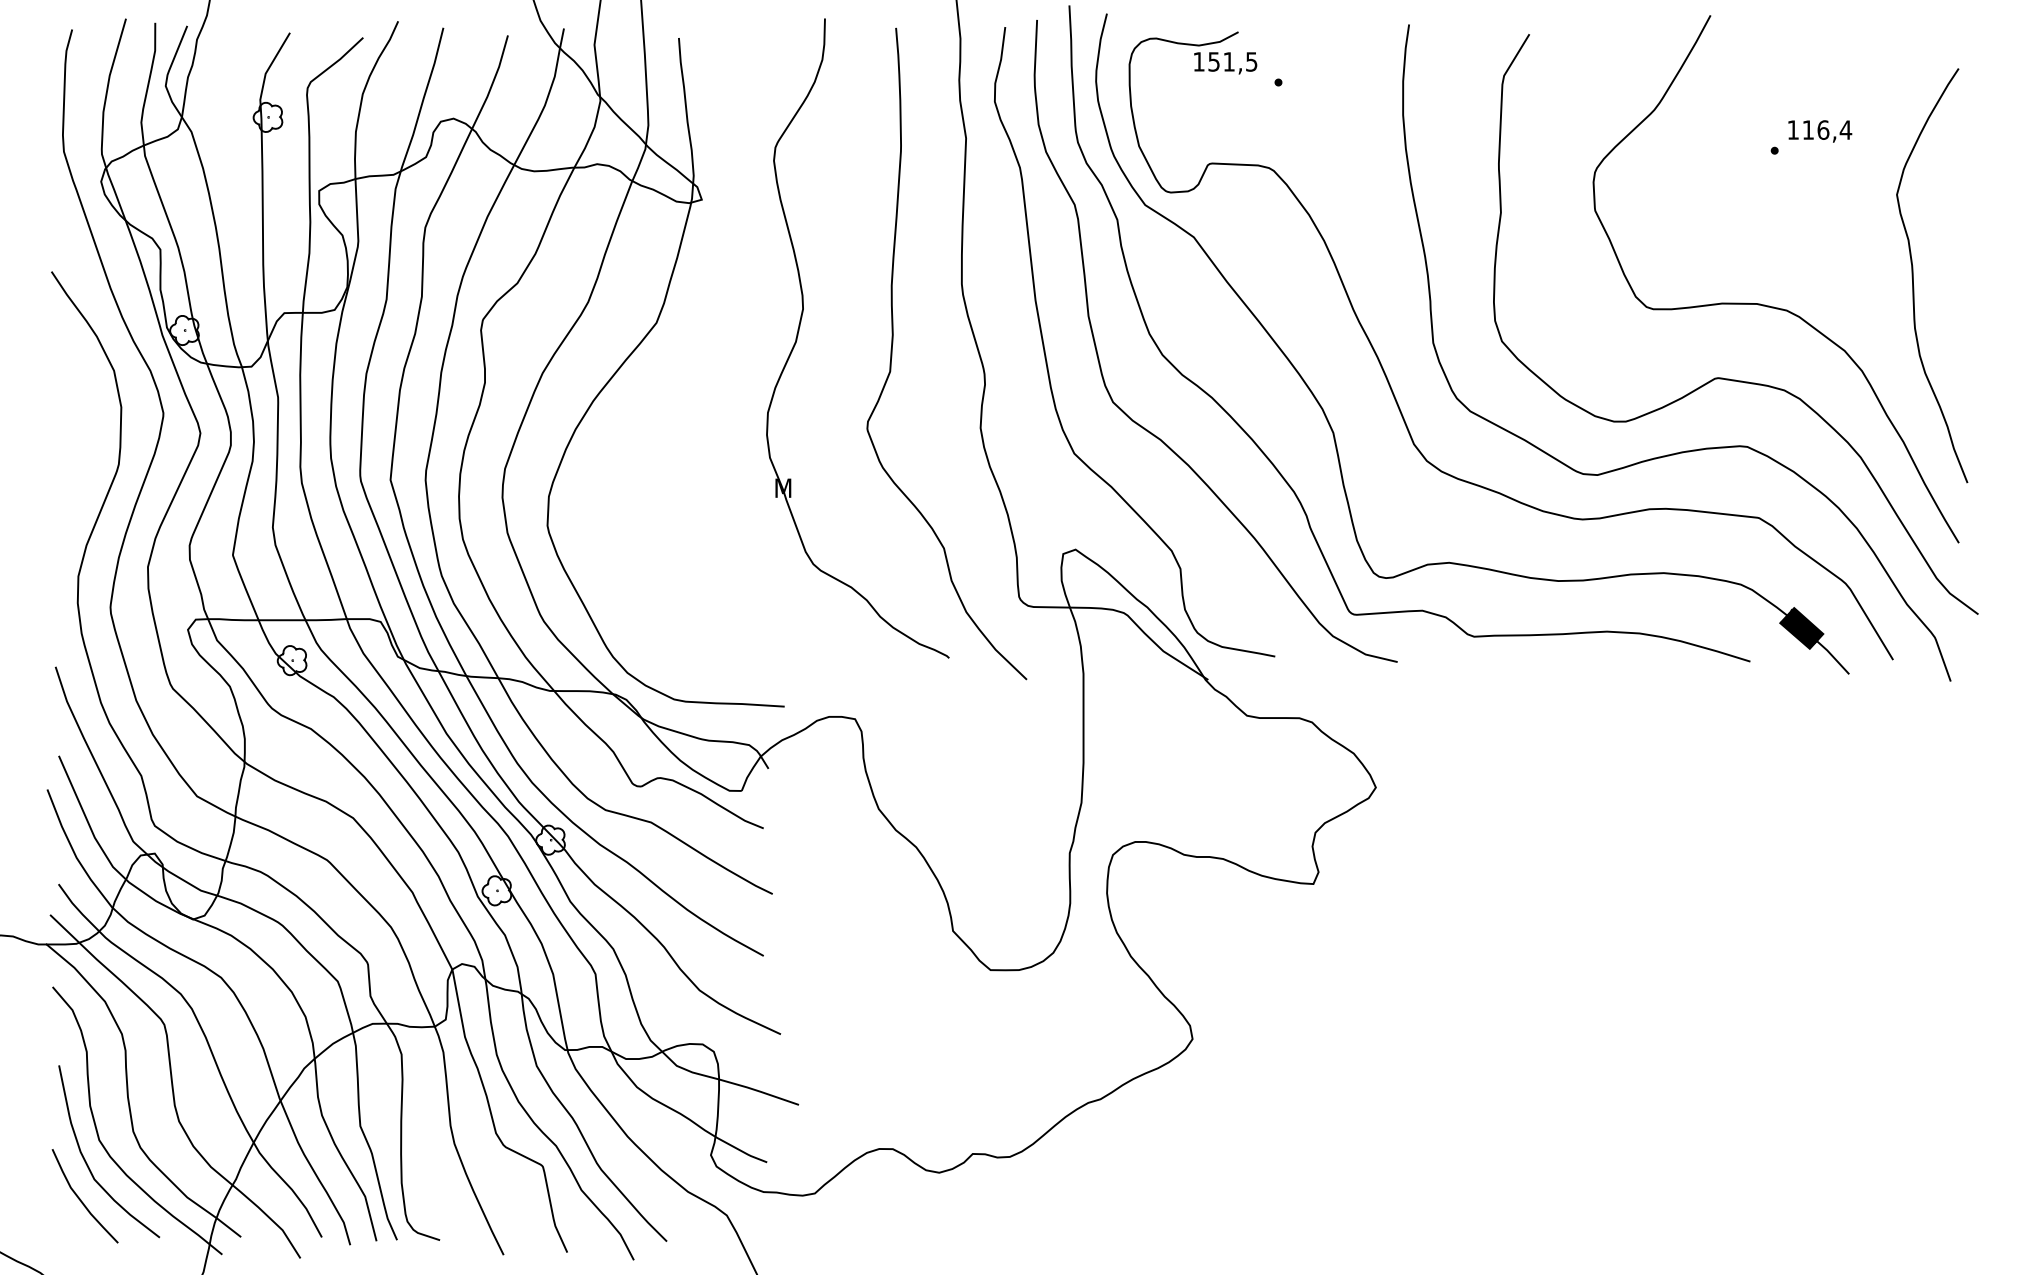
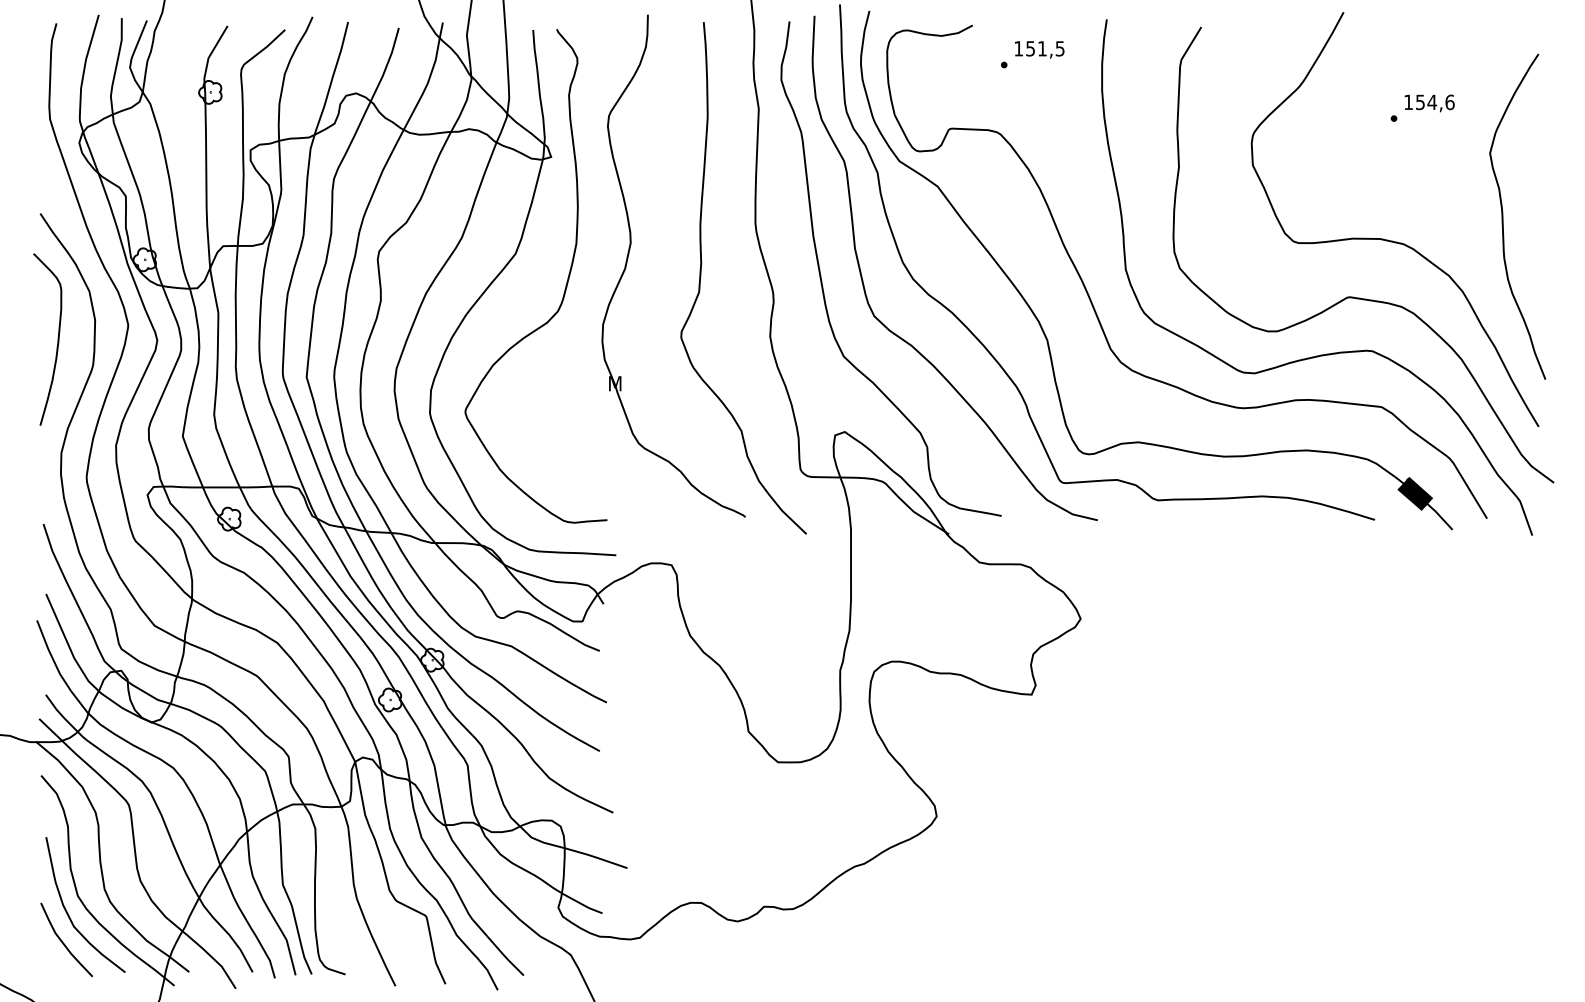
text: (1225, 63) -> (1039, 50), moved
text: (1827, 129) -> (1435, 101), 116,4 -> 154,6
curve: (720, 362) -> (565, 284), added
curve: (73, 431) -> (57, 339), added

